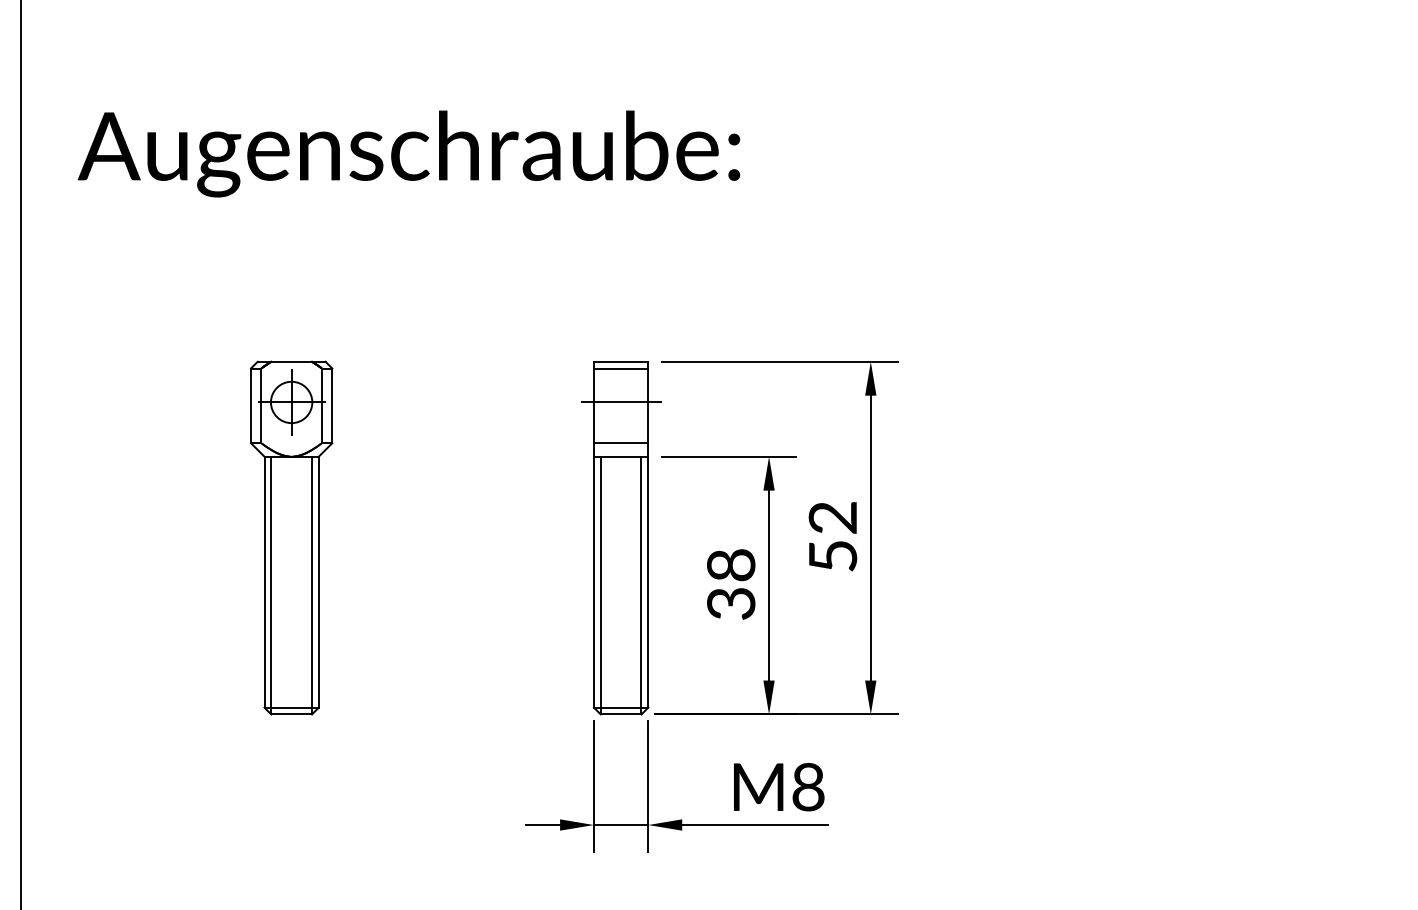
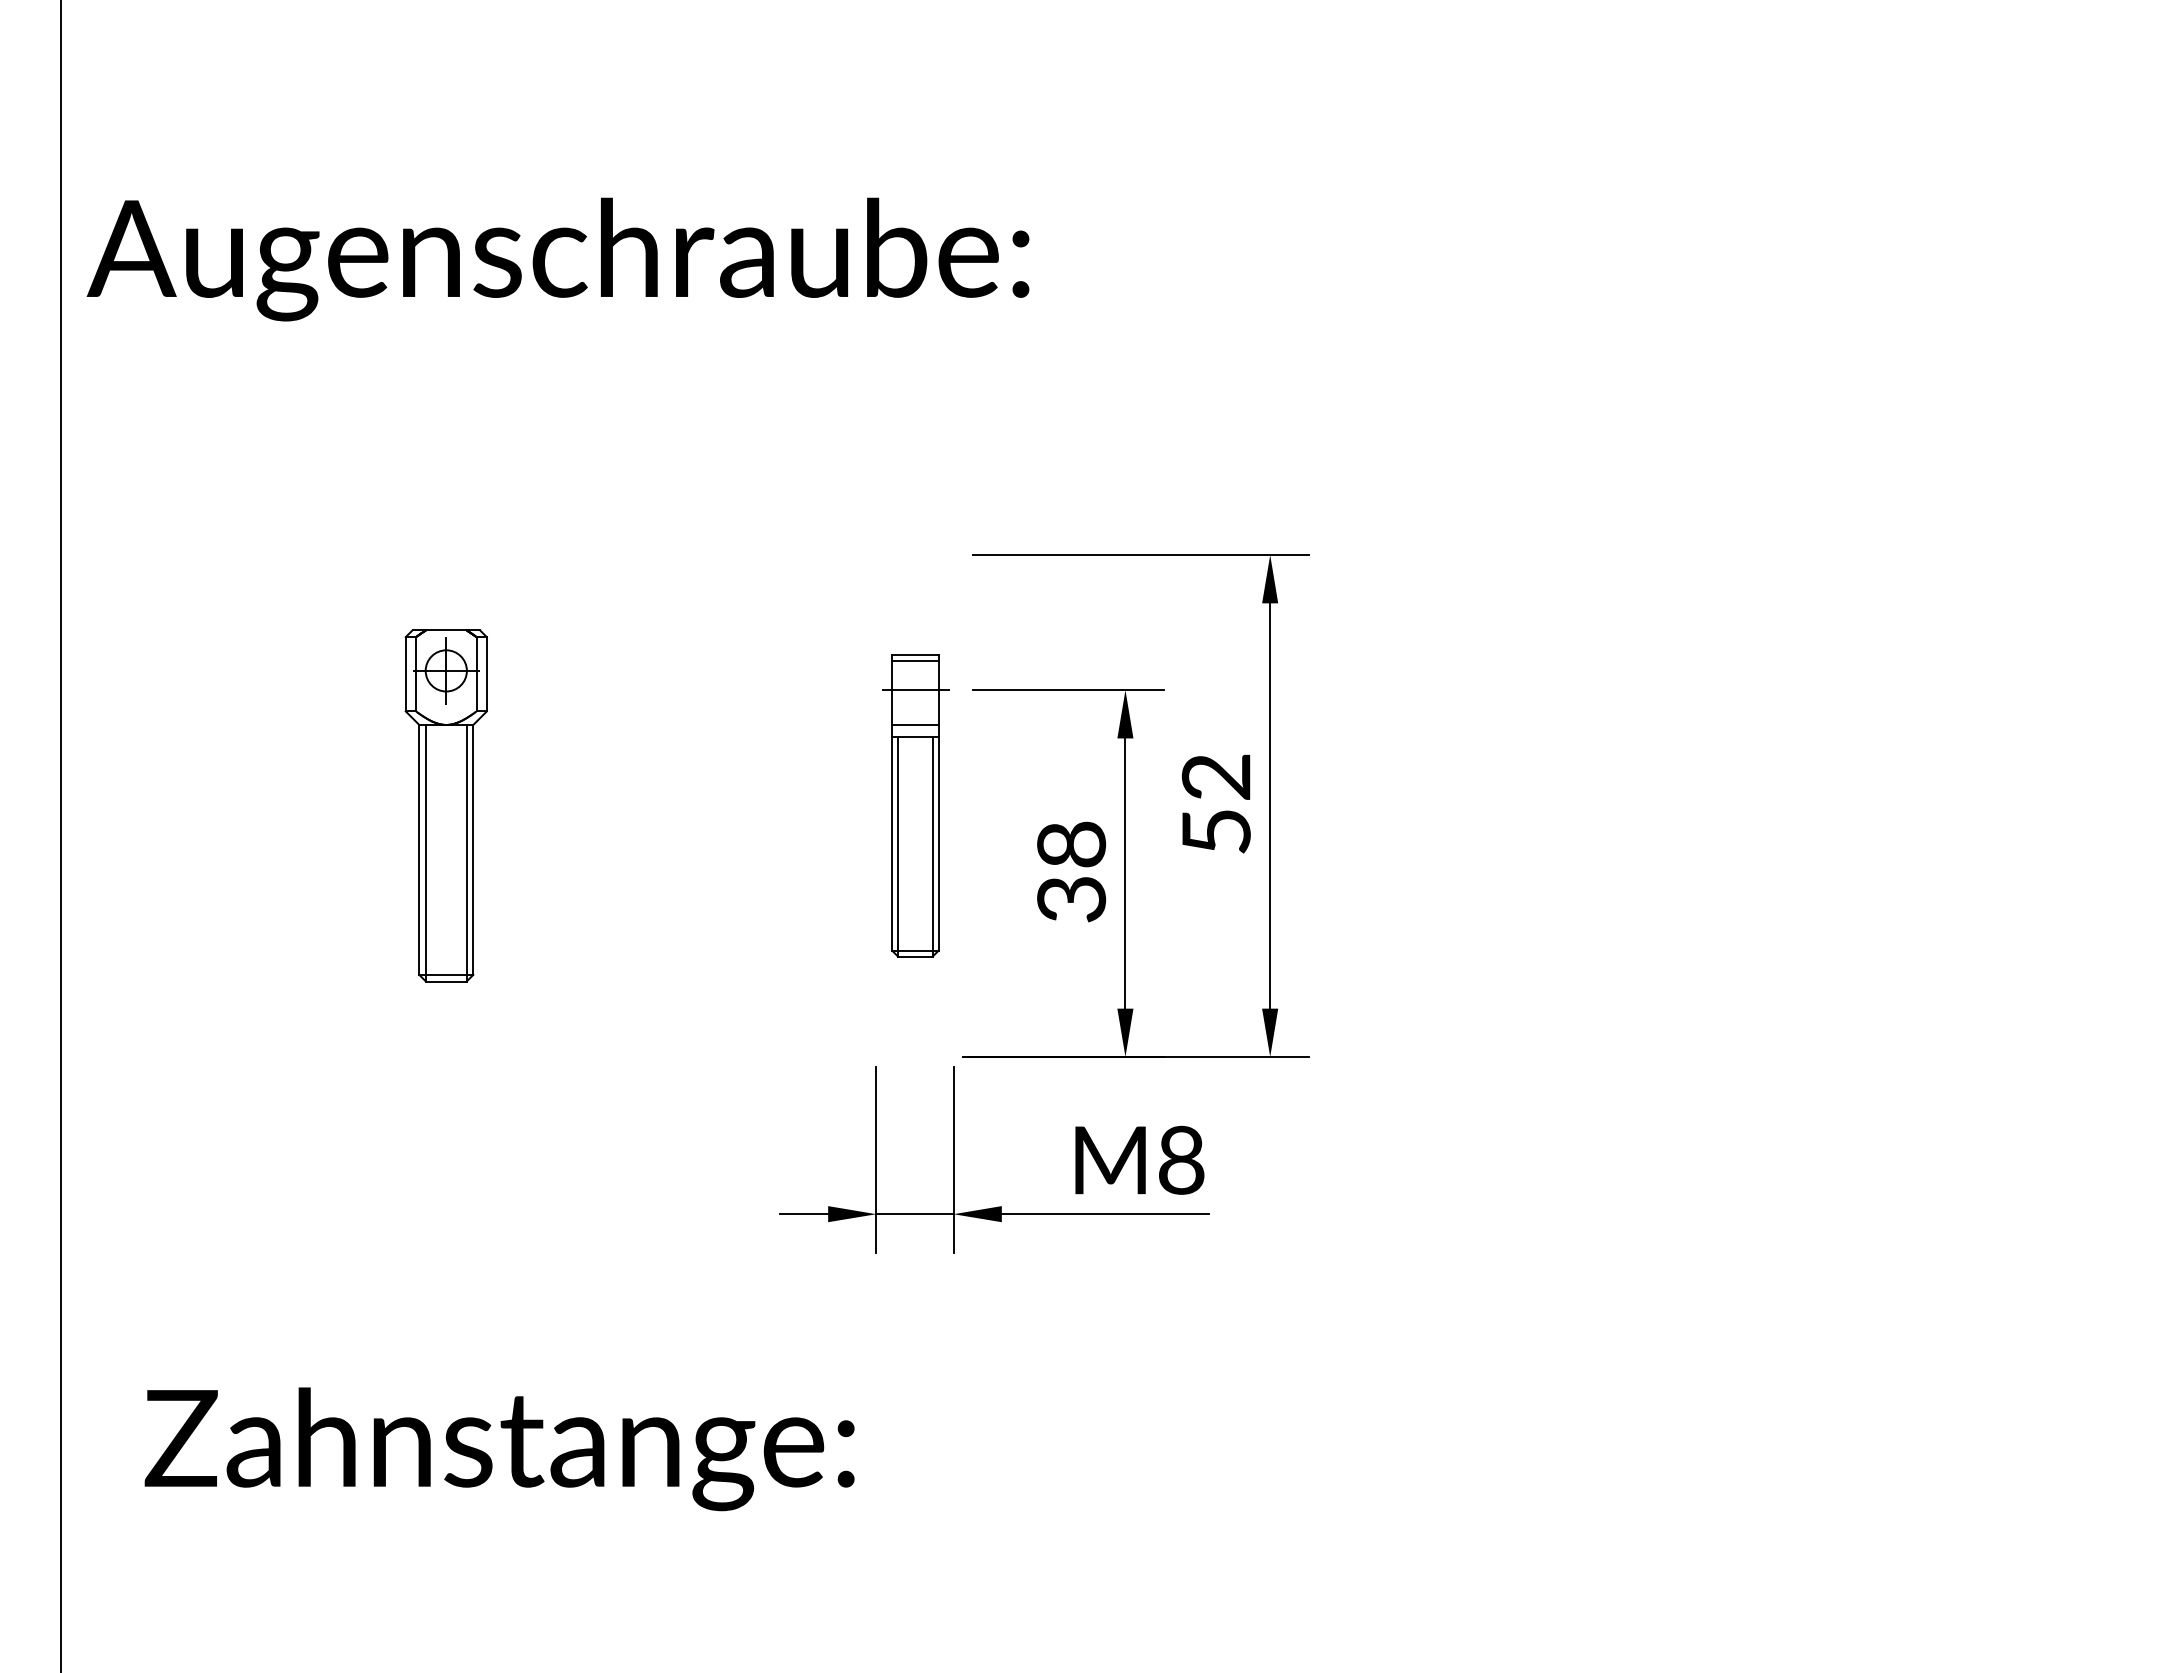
text: (408, 153) -> (557, 259), moved
part: (291, 537) -> (446, 805), size x0.7
part: (621, 537) -> (915, 805), size x0.6

